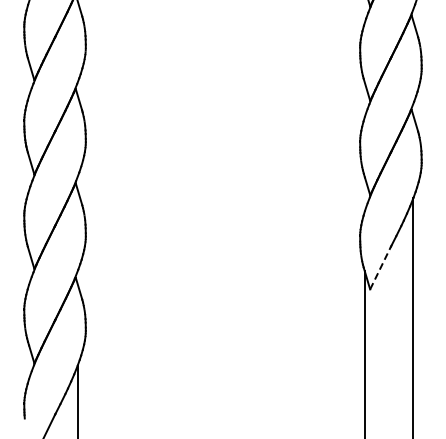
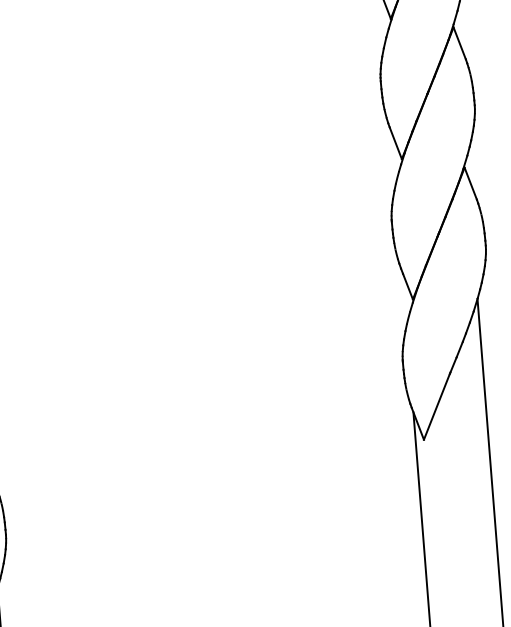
line: (380, 268) -> (436, 407), dashed -> solid

